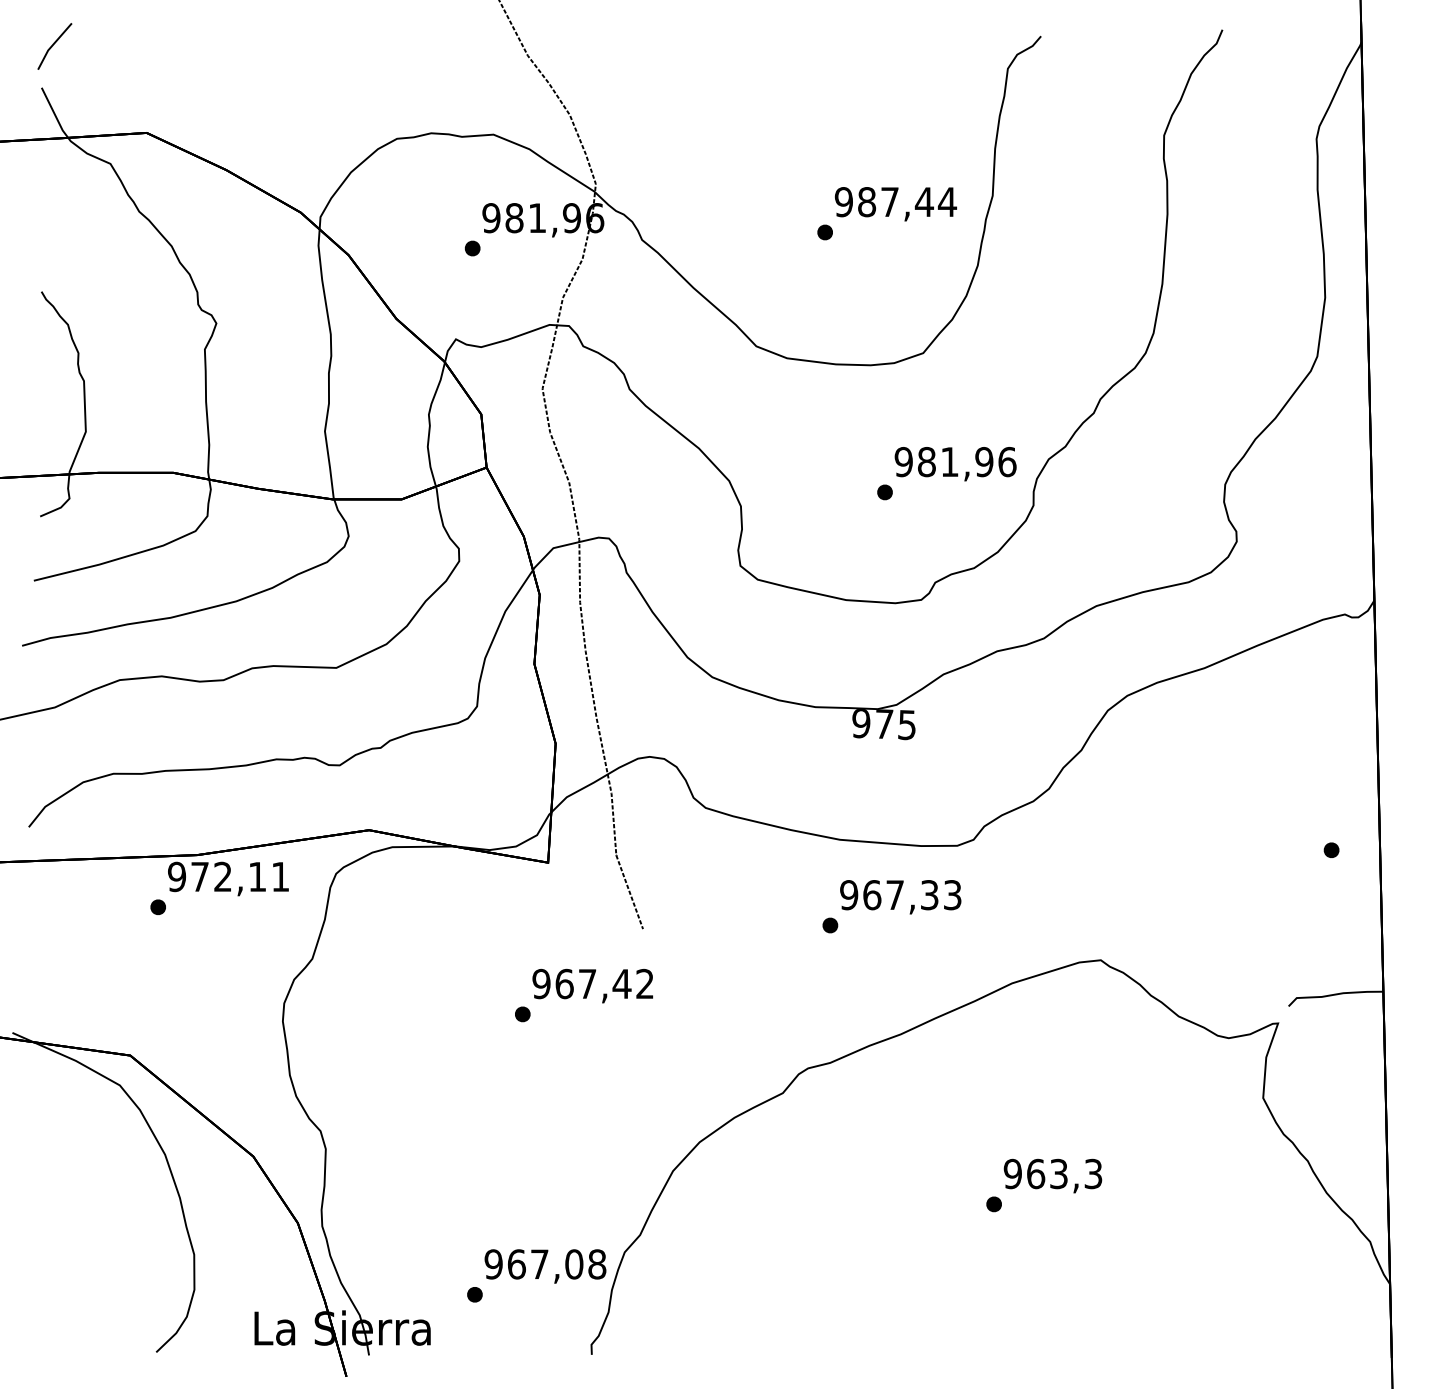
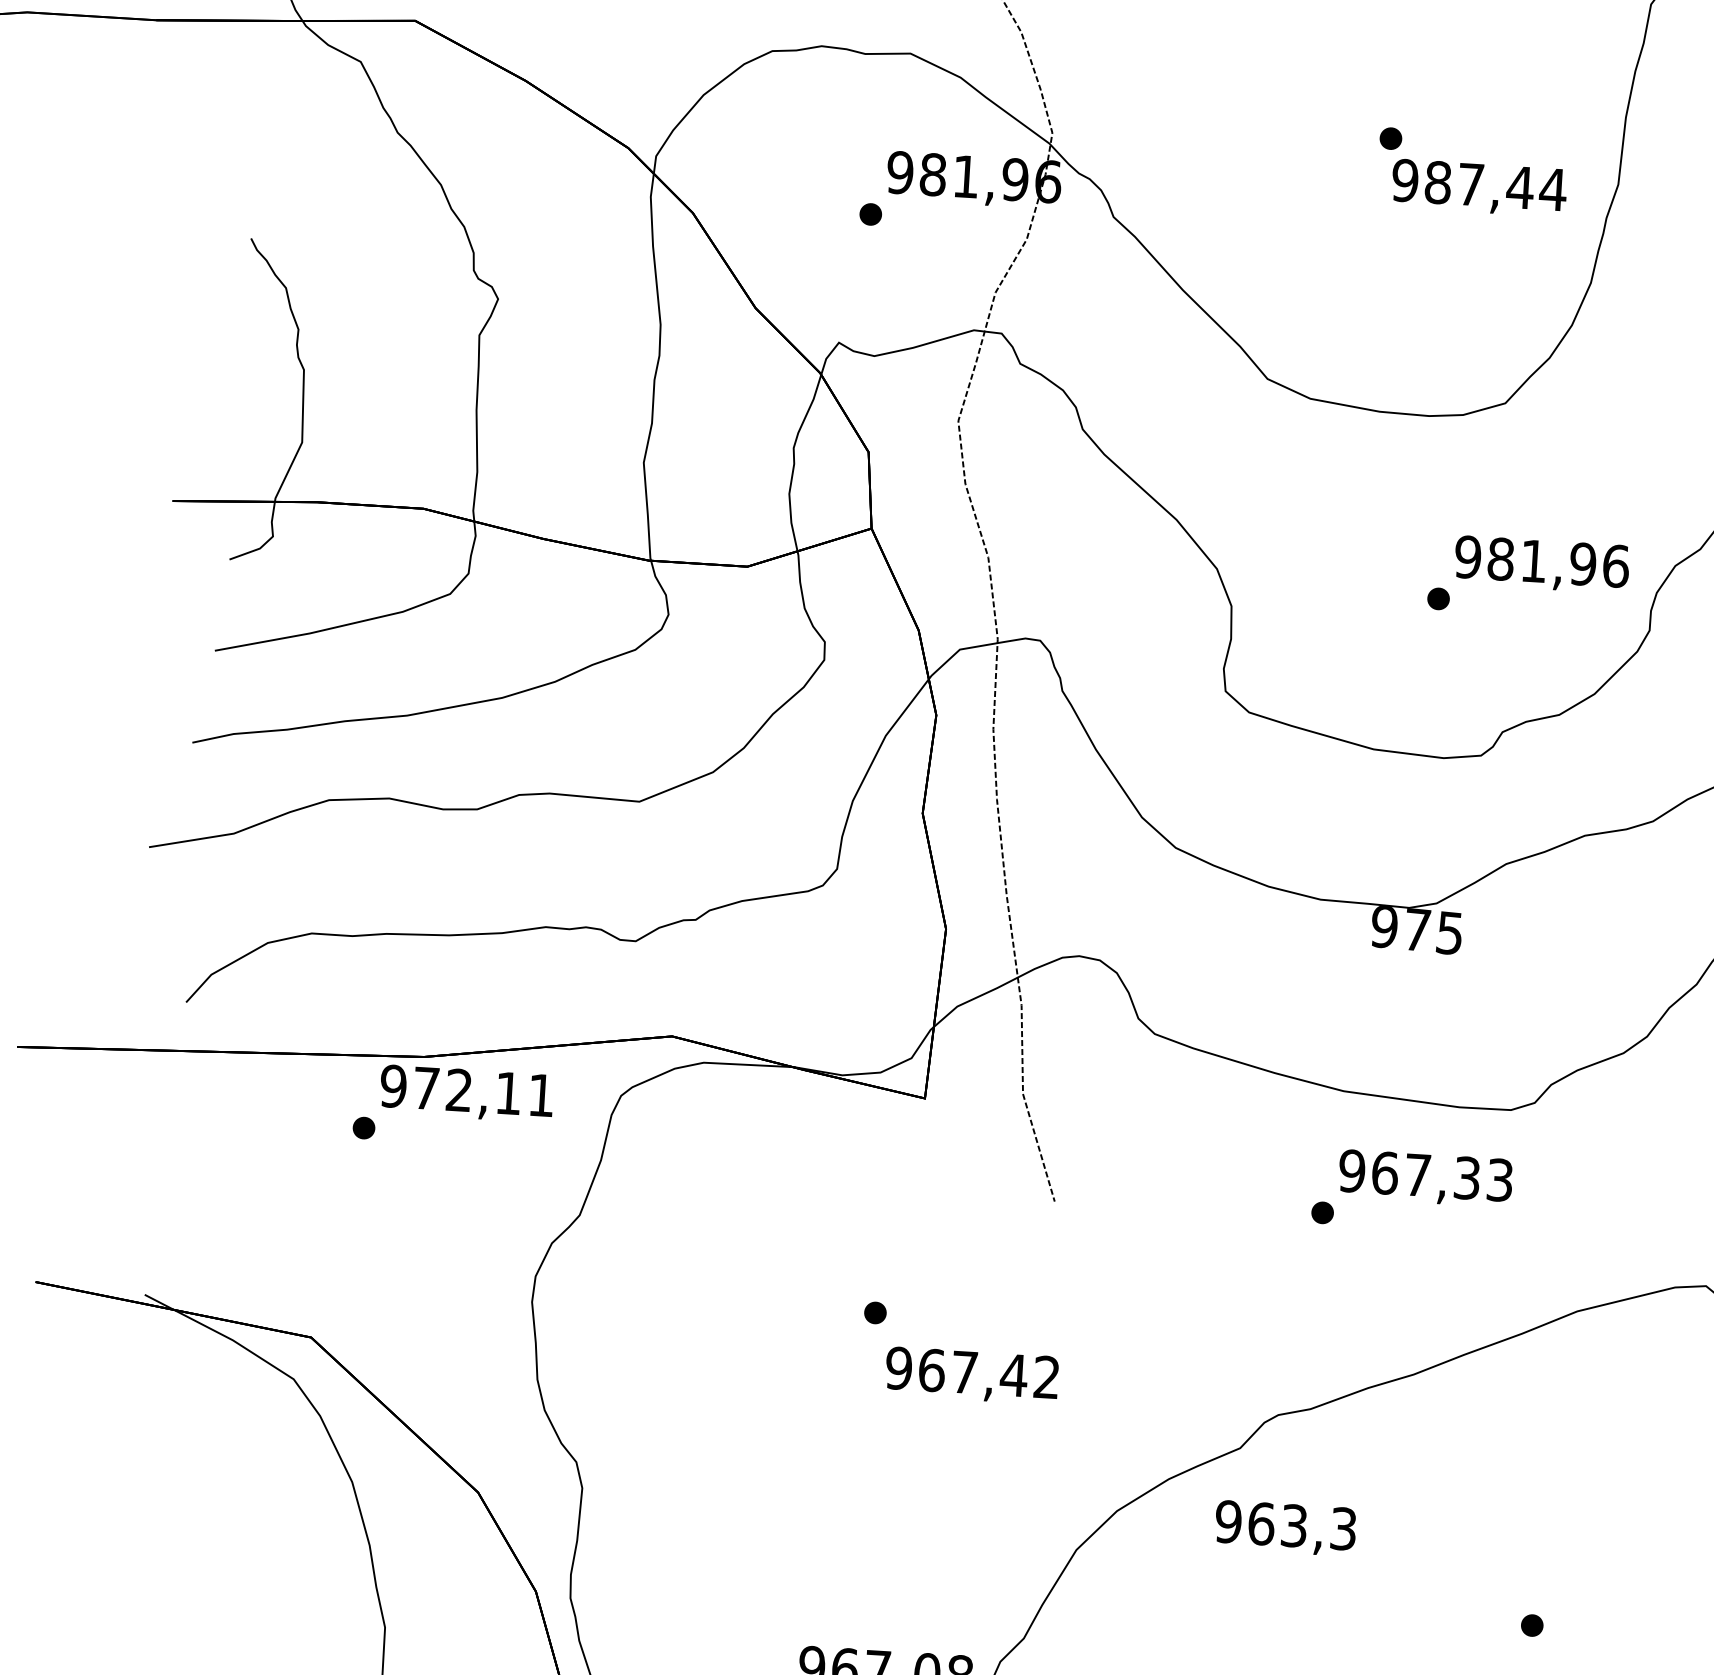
part: (824, 232) -> (1389, 138), moved
text: (592, 985) -> (971, 1374), moved
text: (1052, 1175) -> (1284, 1527), moved

